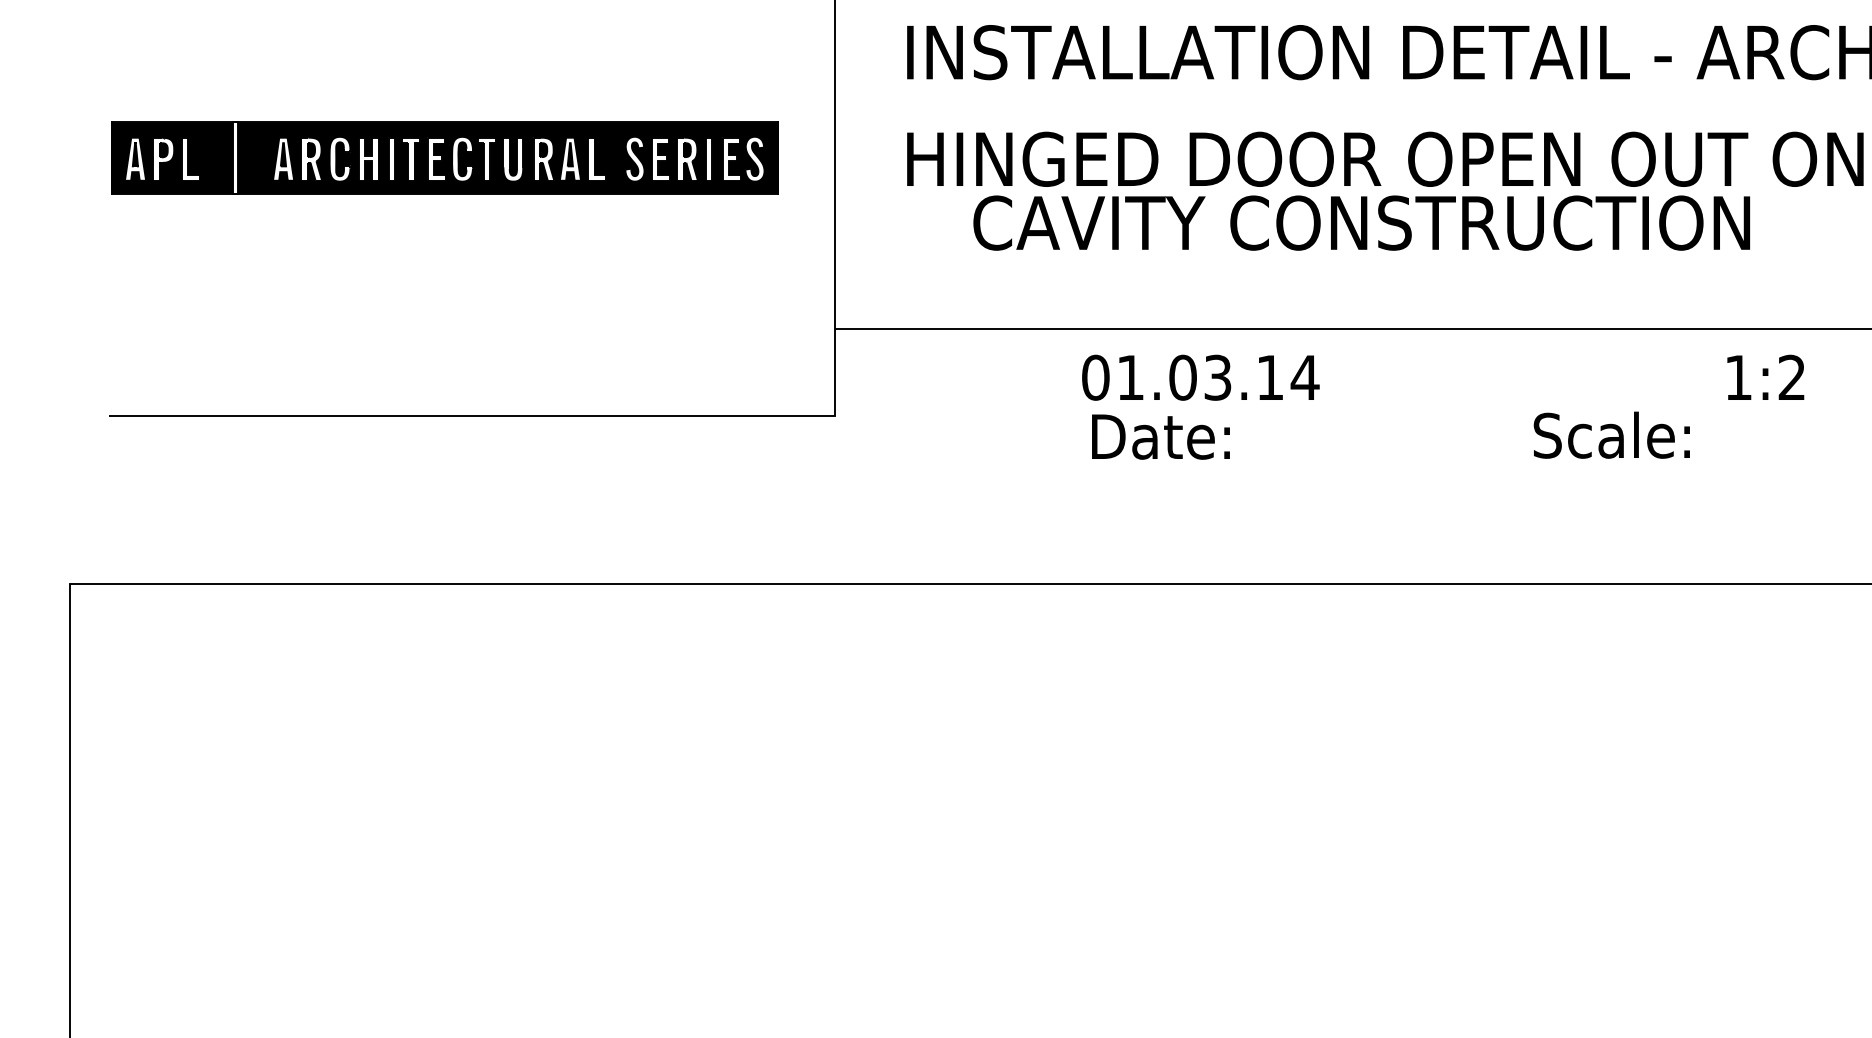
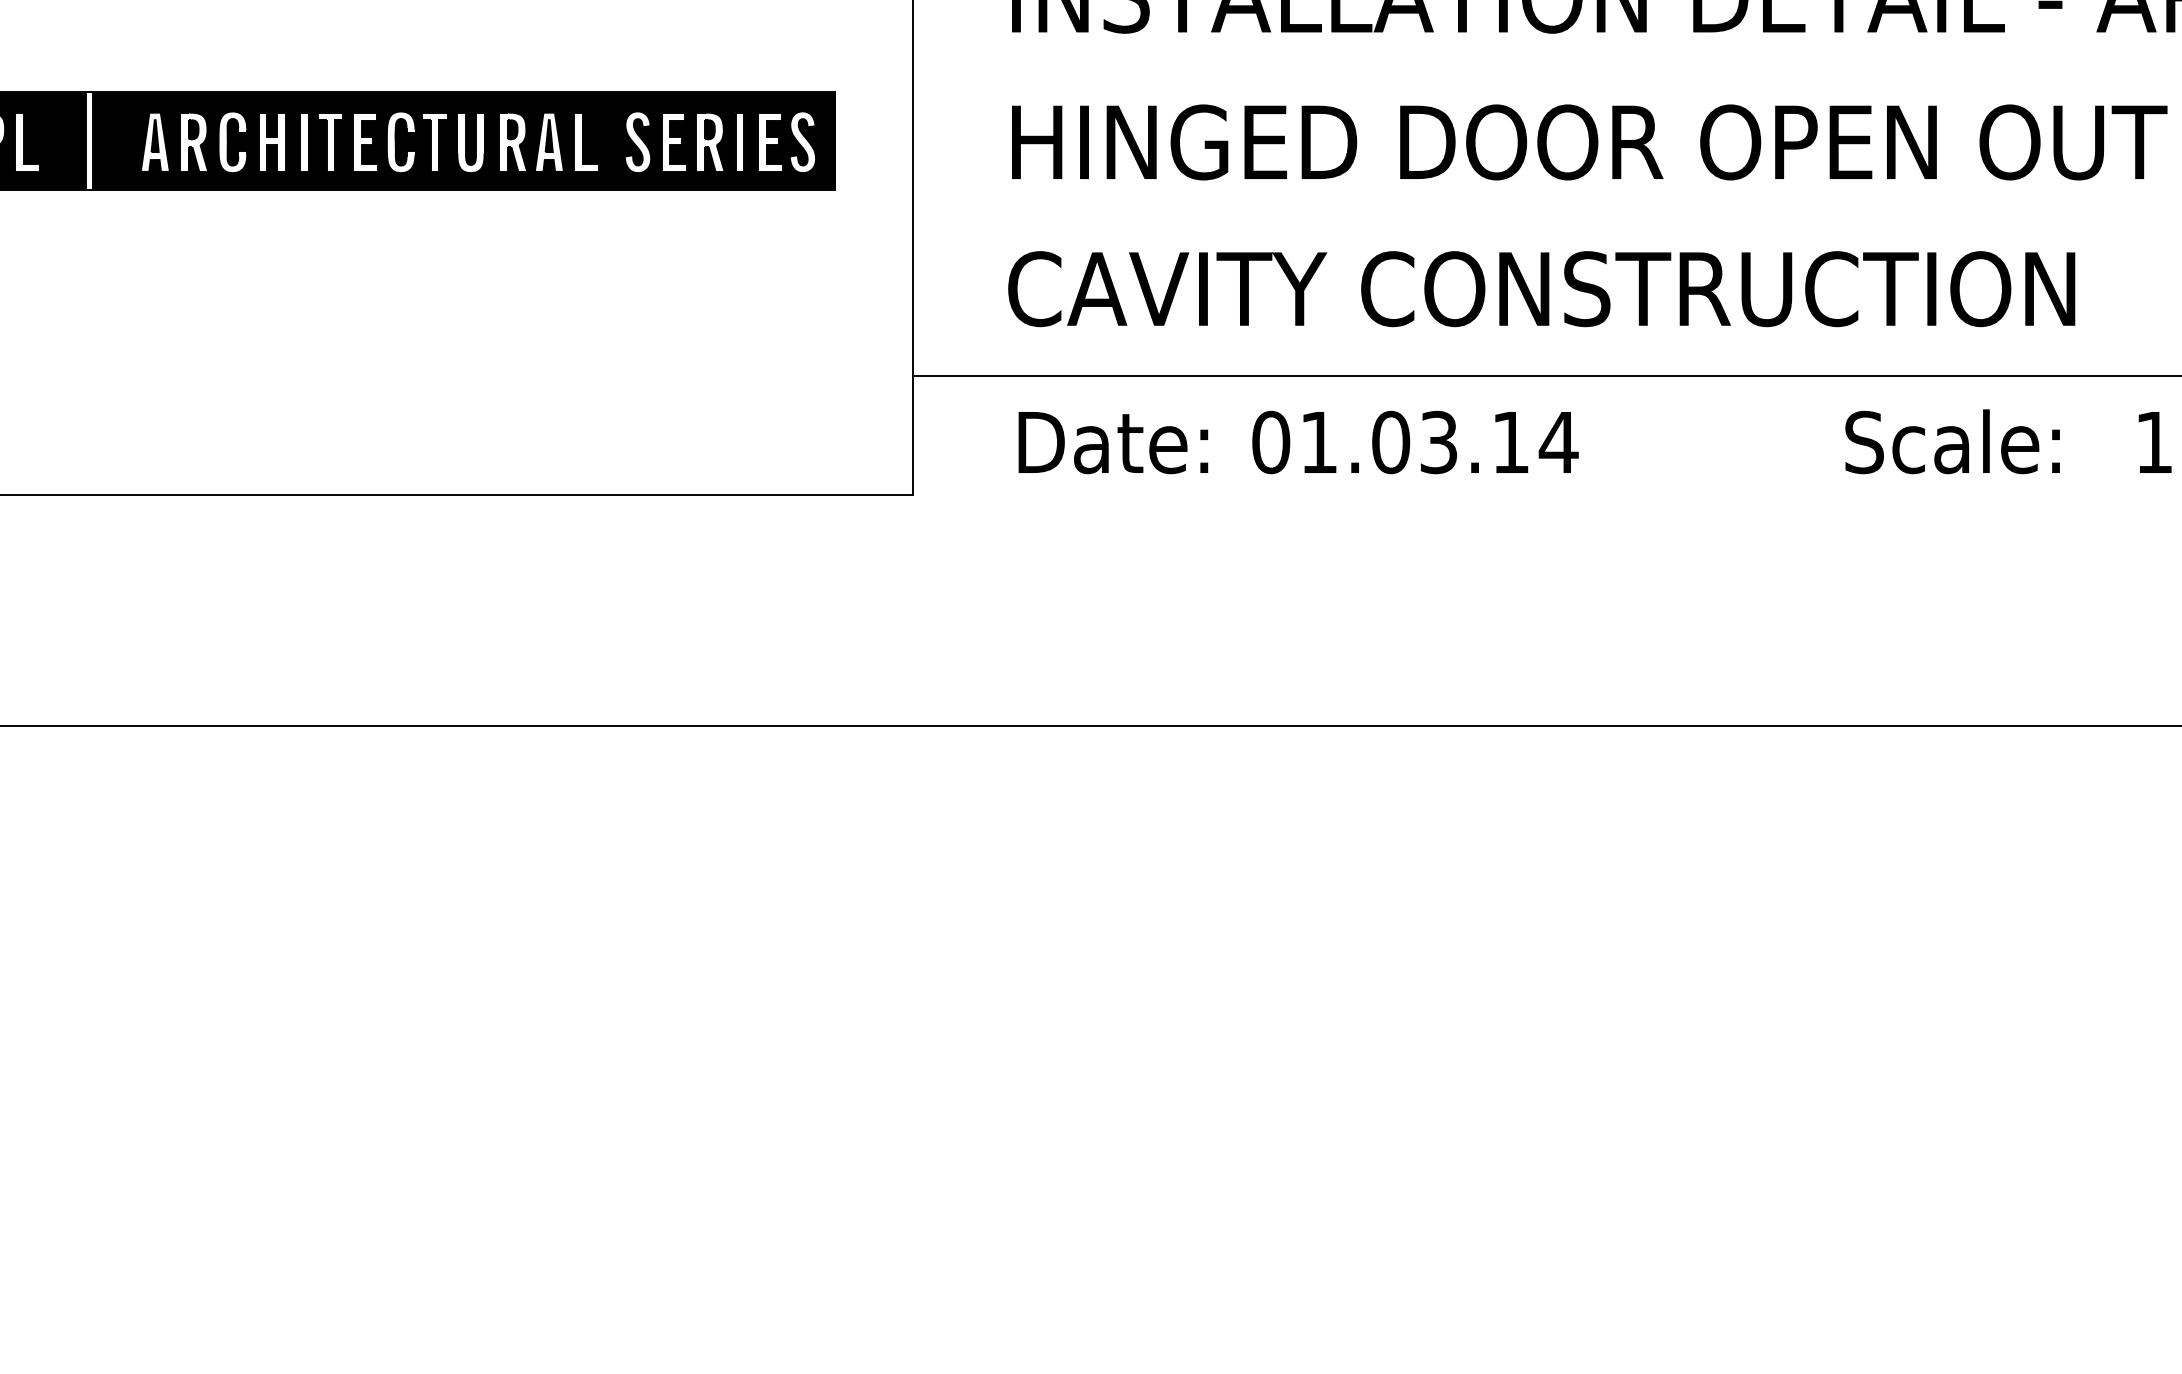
text: (1361, 222) -> (1541, 288), moved
text: (1611, 434) -> (1952, 440), moved
text: (1160, 436) -> (1112, 442), moved

